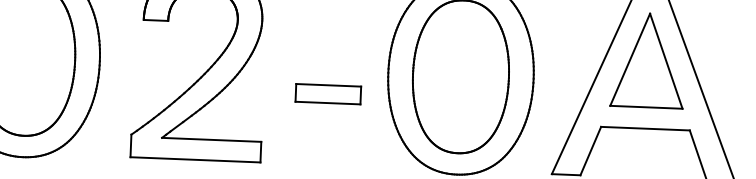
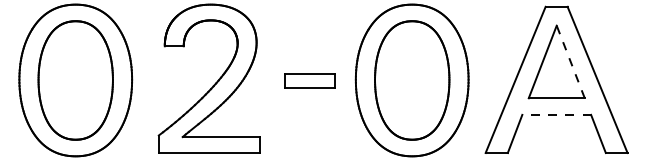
line: (665, 61) -> (570, 62), solid -> dashed
part: (327, 93) -> (309, 80), moved
line: (645, 128) -> (556, 114), solid -> dashed

